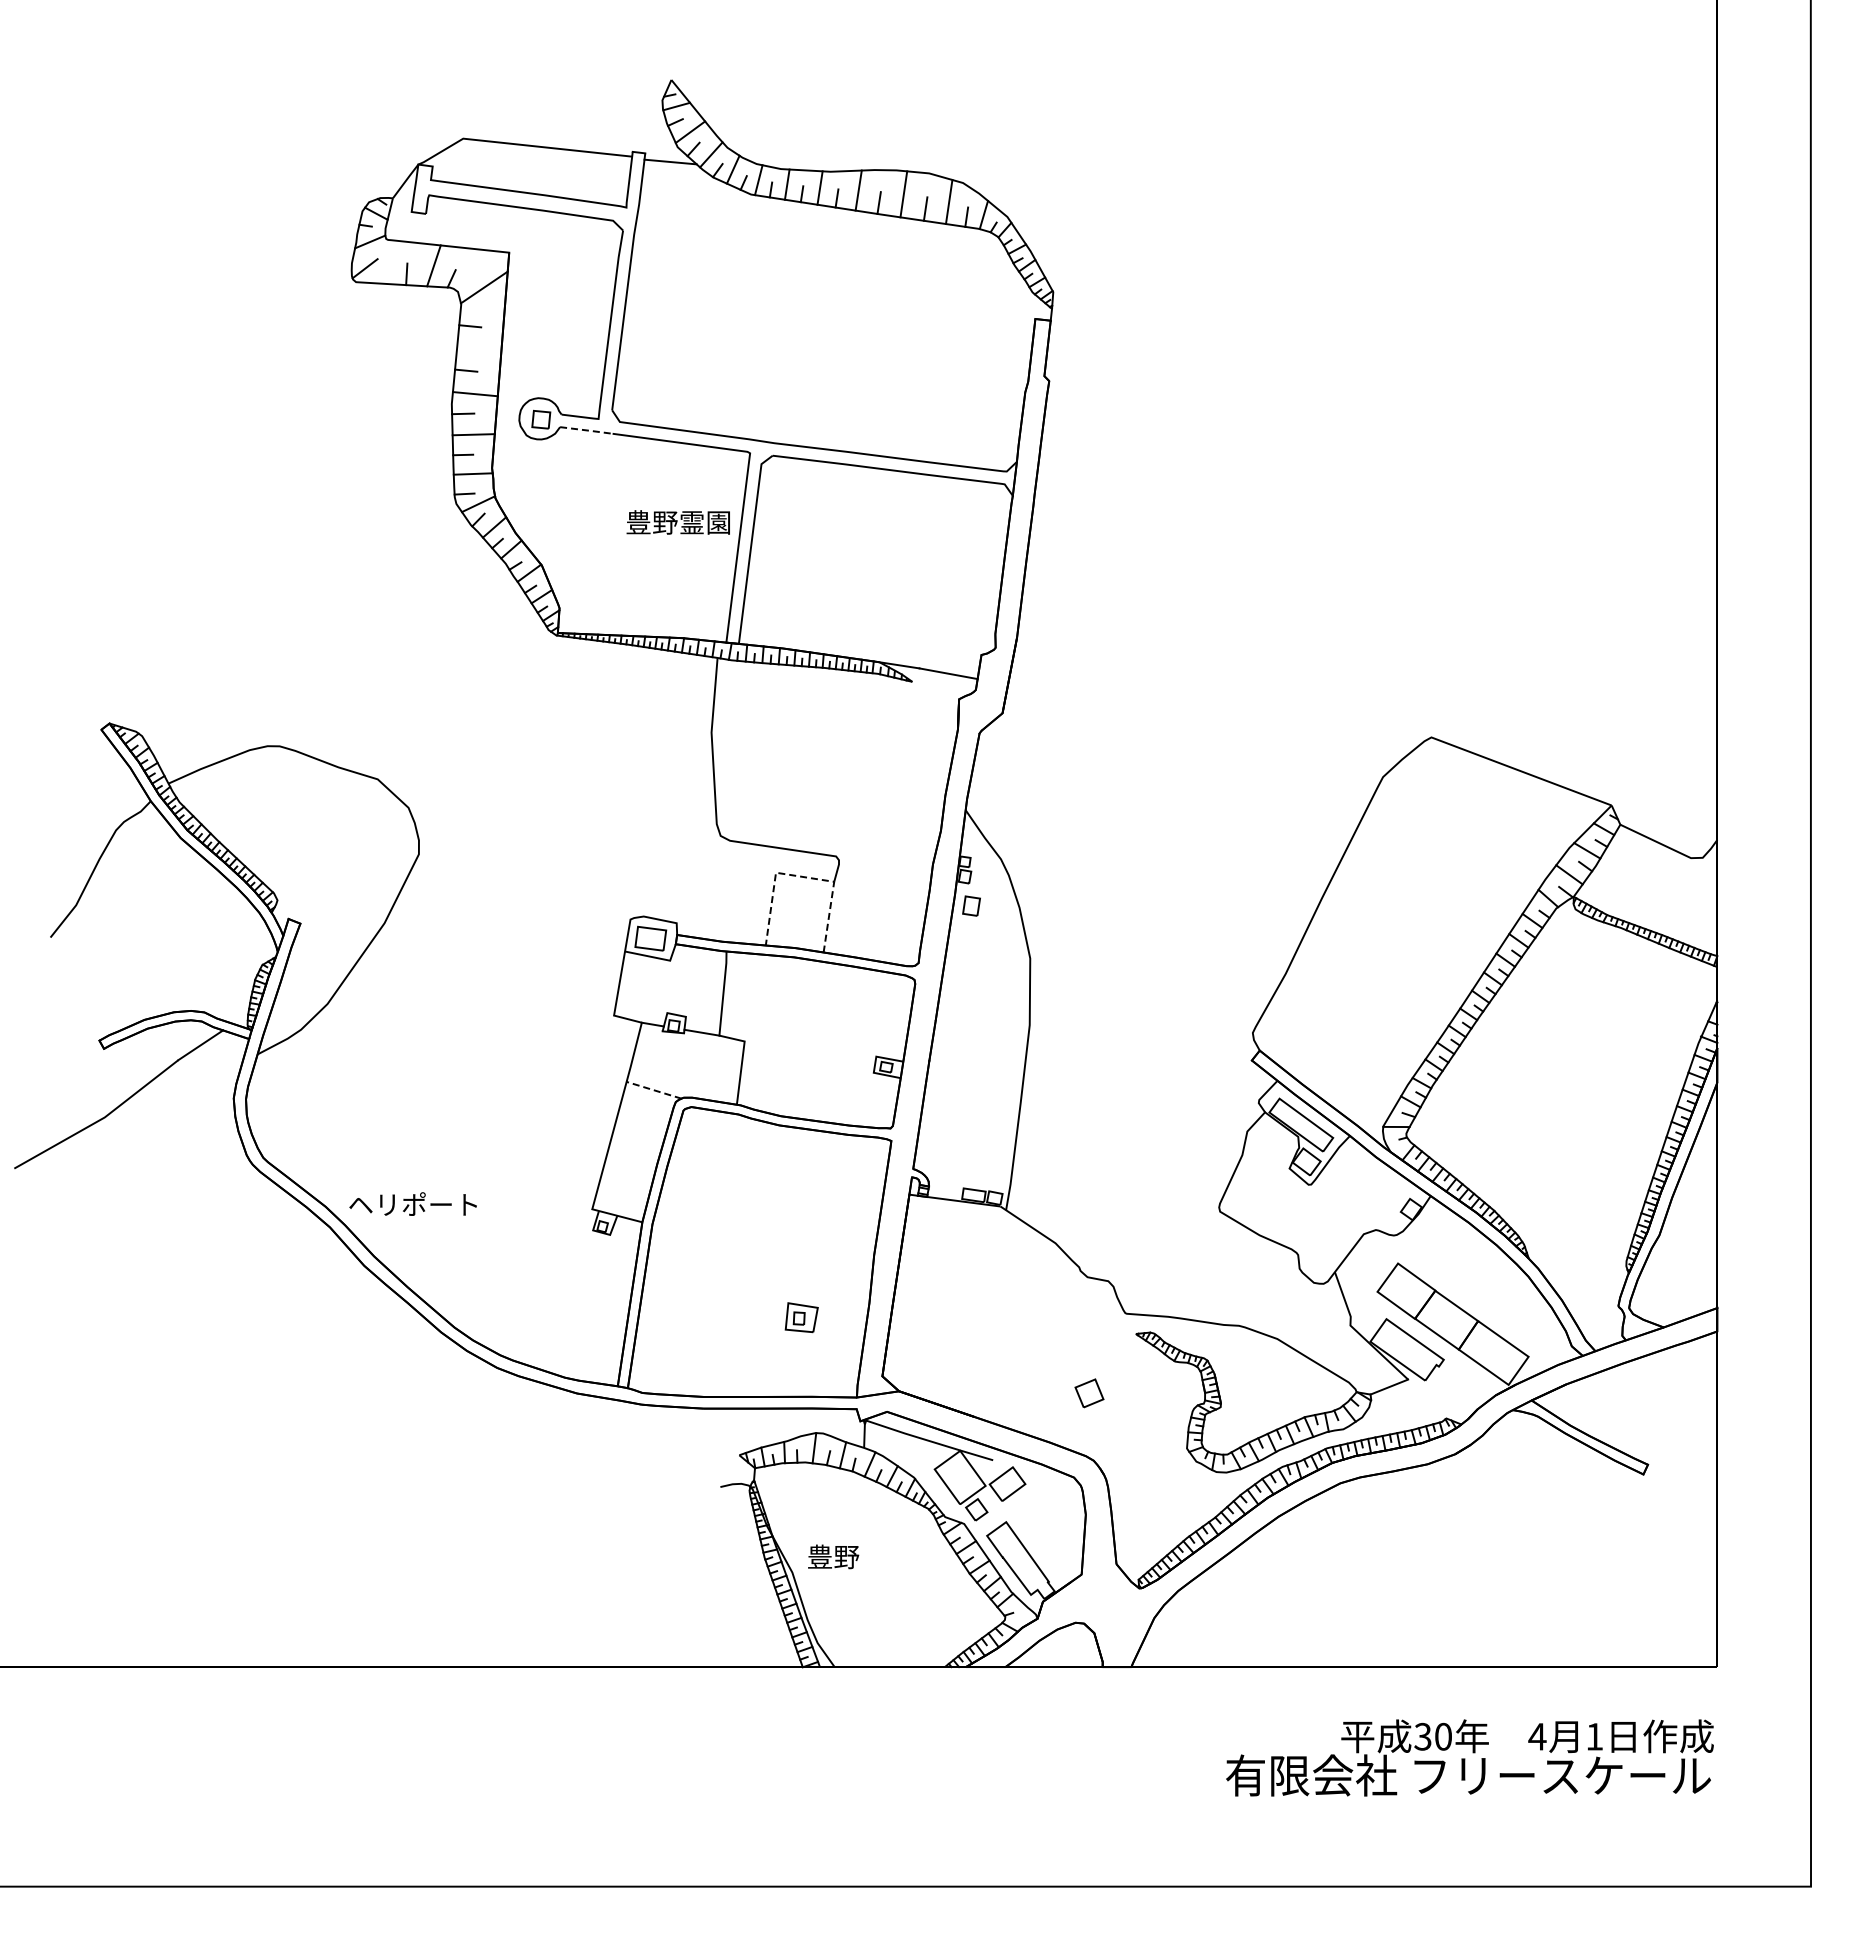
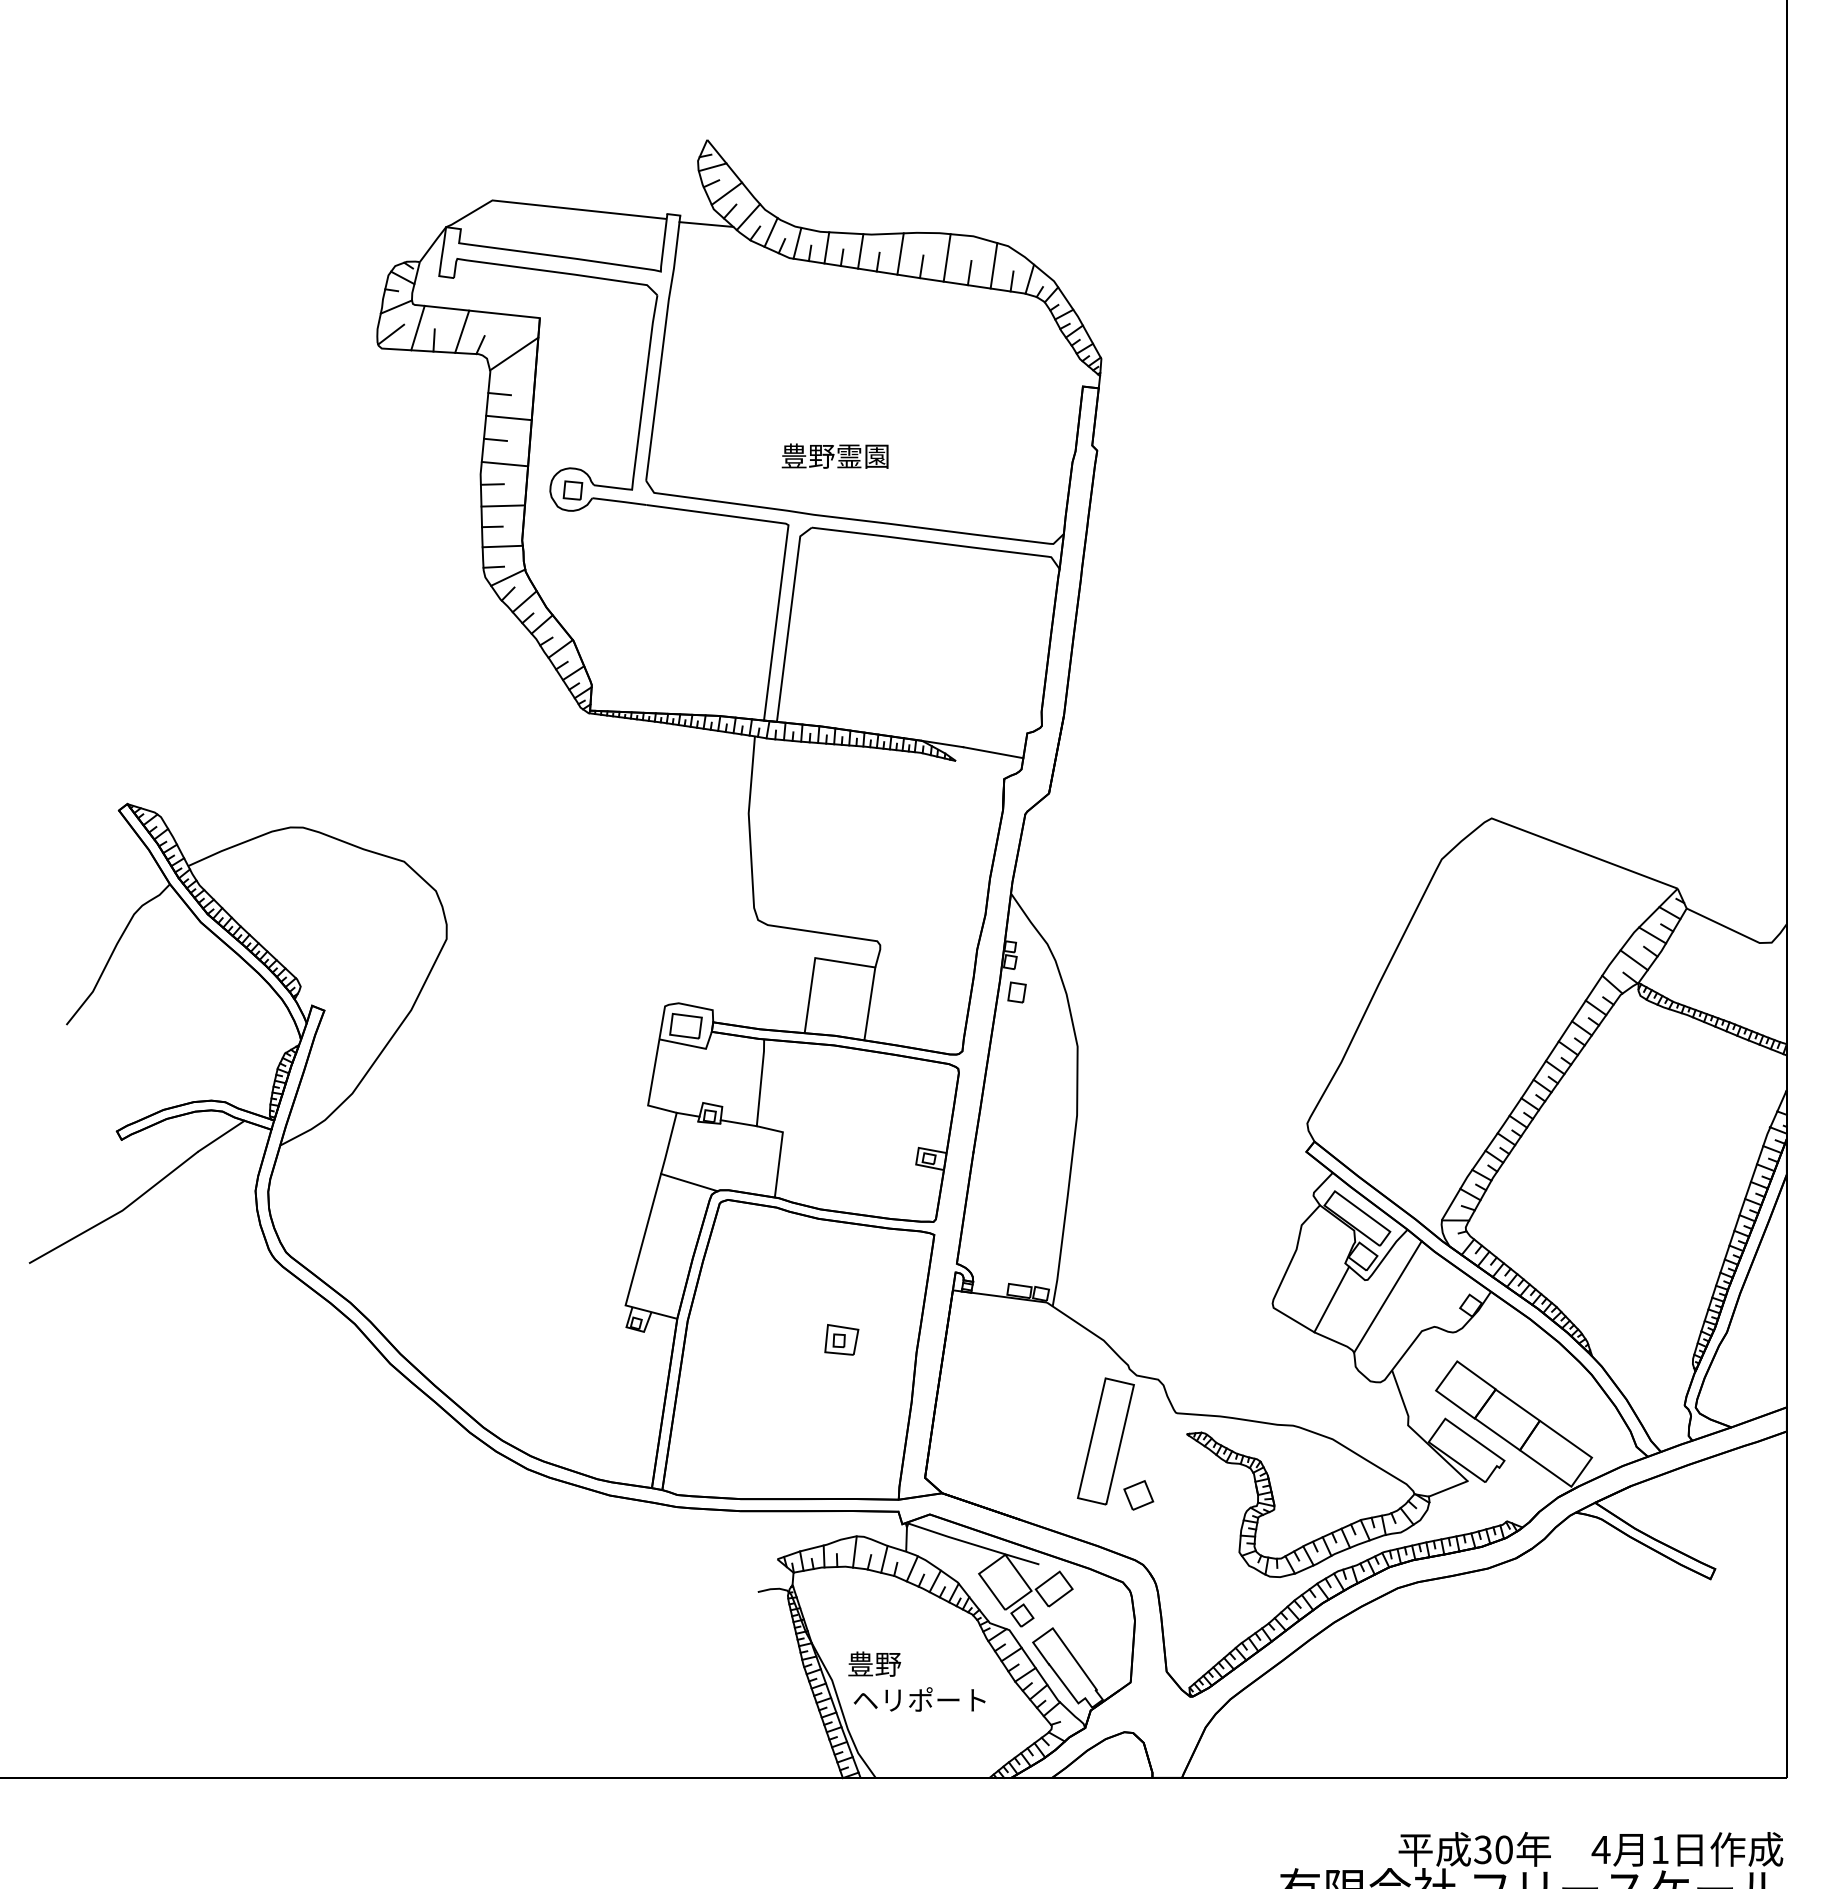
line: (390, 261) -> (417, 327), added
line: (479, 349) -> (509, 418), added
line: (587, 430) -> (620, 501), dashed -> solid
text: (677, 522) -> (834, 456), moved
line: (803, 877) -> (843, 962), dashed -> solid
line: (654, 1090) -> (689, 1182), dashed -> solid
line: (1330, 1201) -> (1387, 1297), added
text: (412, 1203) -> (918, 1698), moved
line: (1276, 1203) -> (1331, 1299), added
part: (801, 1317) -> (841, 1339), moved
part: (1057, 1341) -> (1105, 1441), added

